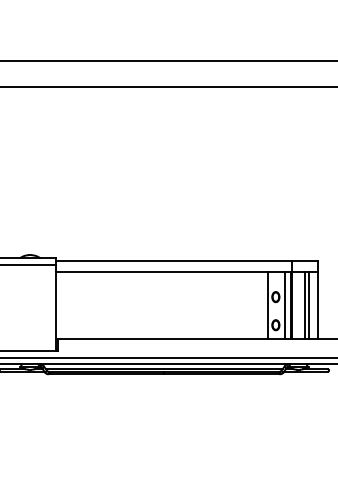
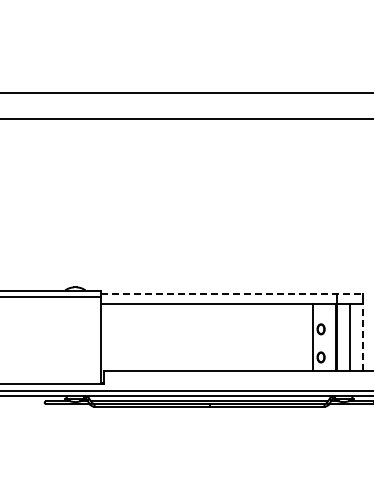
line: (186, 261) -> (231, 293), solid -> dashed
line: (285, 304) -> (330, 336), removed
line: (309, 304) -> (354, 336), removed
line: (317, 304) -> (362, 336), solid -> dashed

